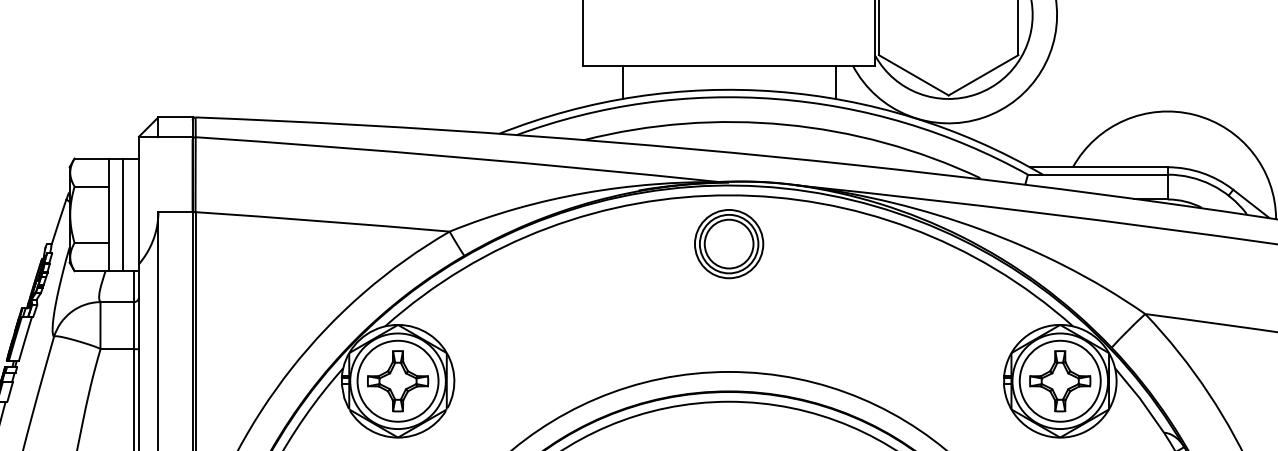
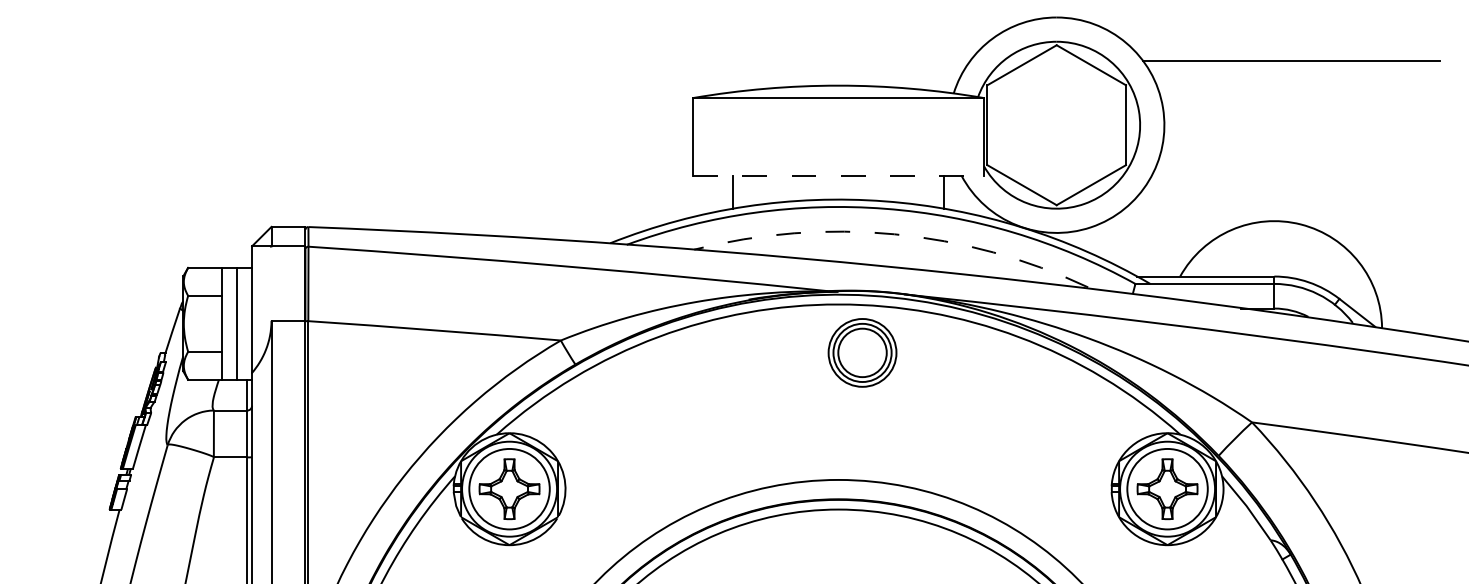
line: (730, 65) -> (839, 175), solid -> dashed
arc: (785, 124) -> (894, 234), solid -> dashed
part: (729, 243) -> (862, 352), moved

